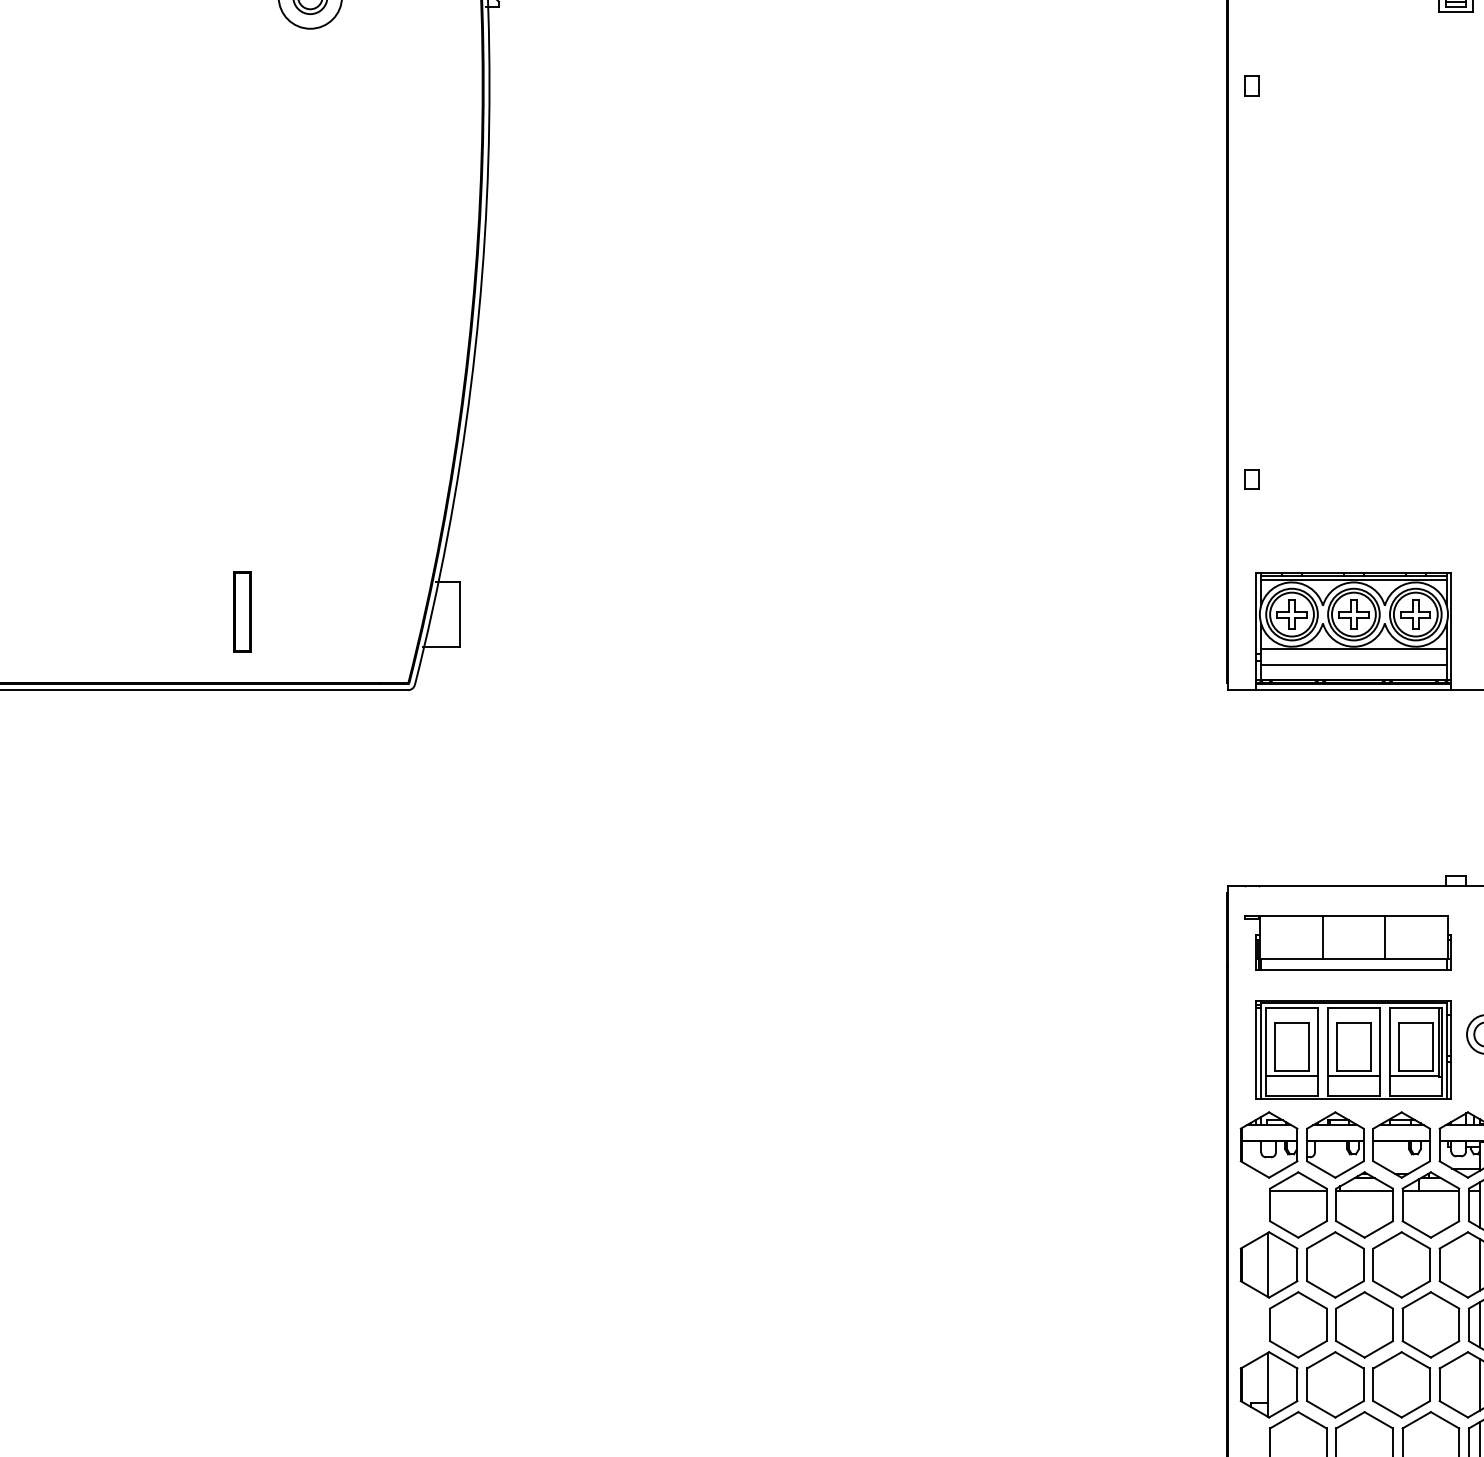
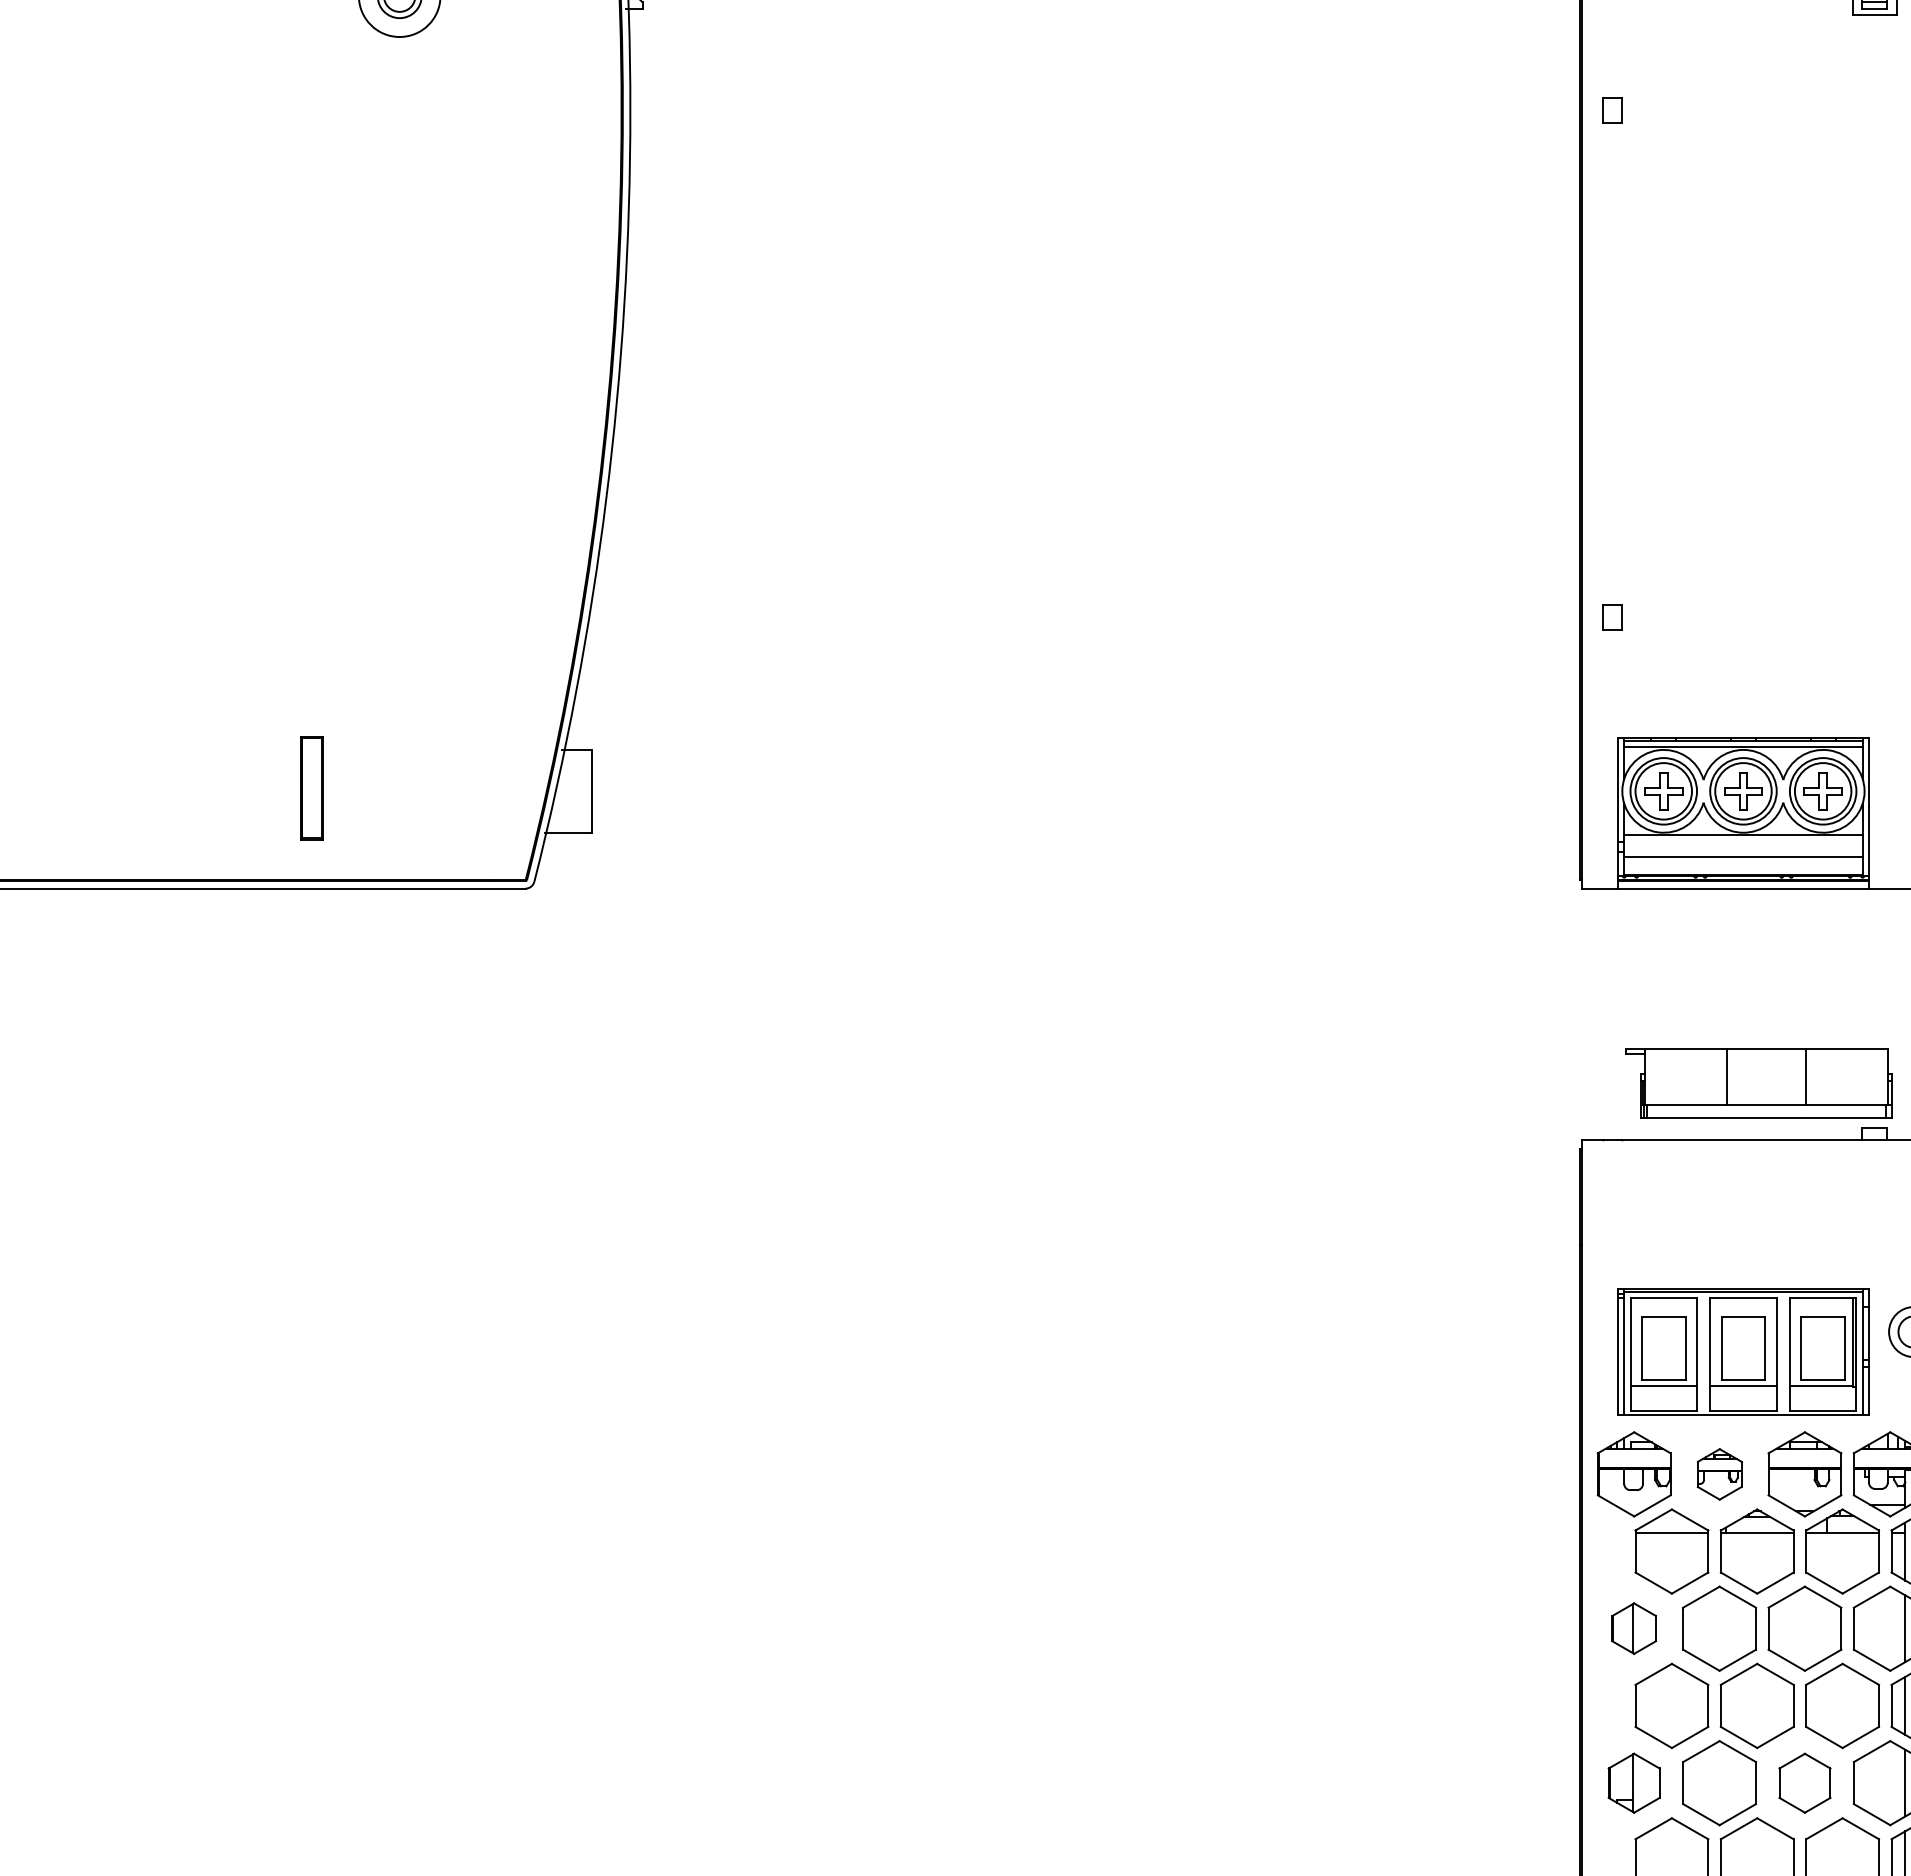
part: (1347, 942) -> (1758, 1083), moved
part: (1335, 1145) -> (1719, 1474), size x0.6
part: (1268, 1264) -> (1633, 1628), size x0.6
part: (1268, 1385) -> (1633, 1783), size x0.7
part: (1401, 1385) -> (1804, 1783), size x0.7

